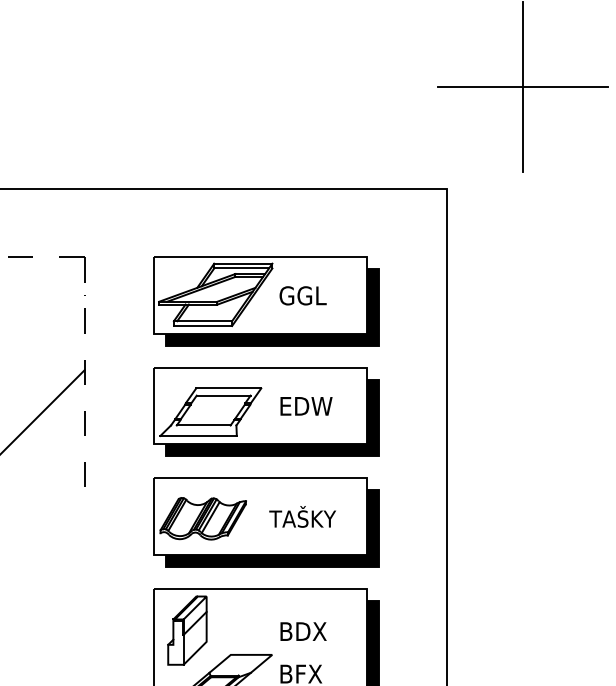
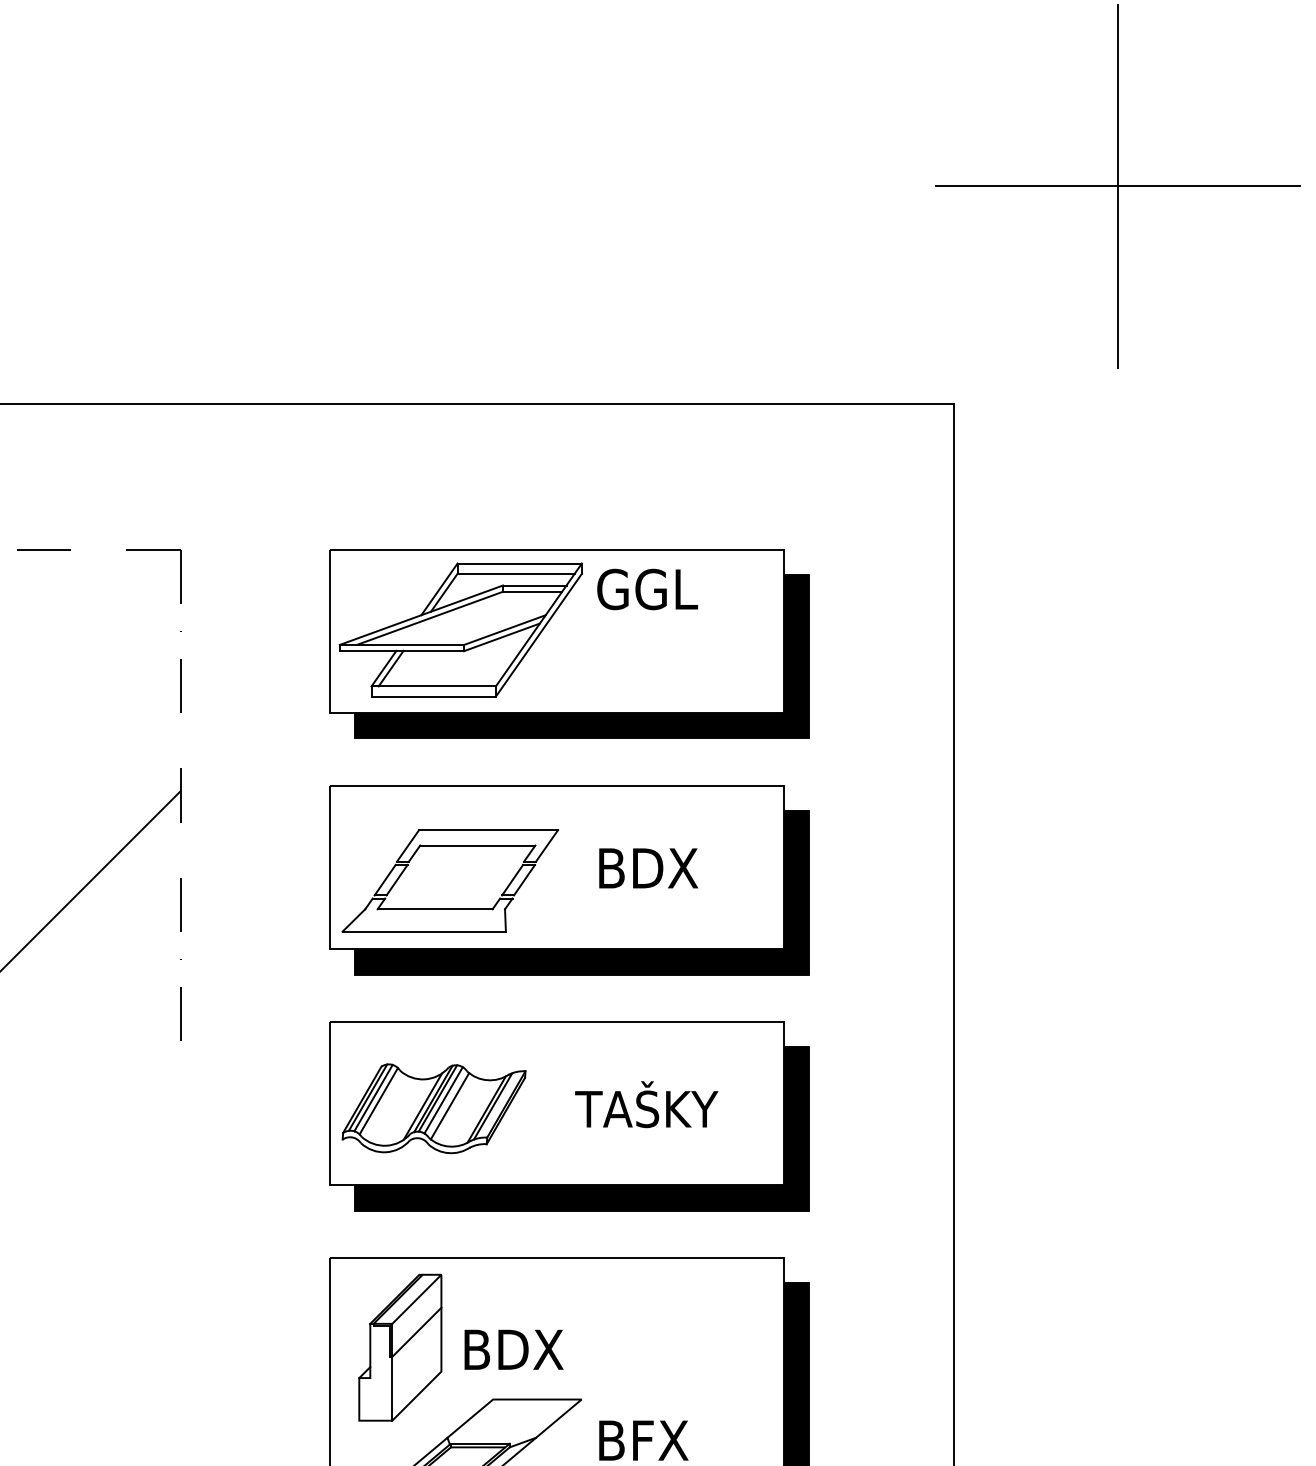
text: (302, 295) -> (646, 588), moved
text: (309, 406) -> (661, 868), EDW -> BDX
text: (303, 631) -> (513, 1349), moved

